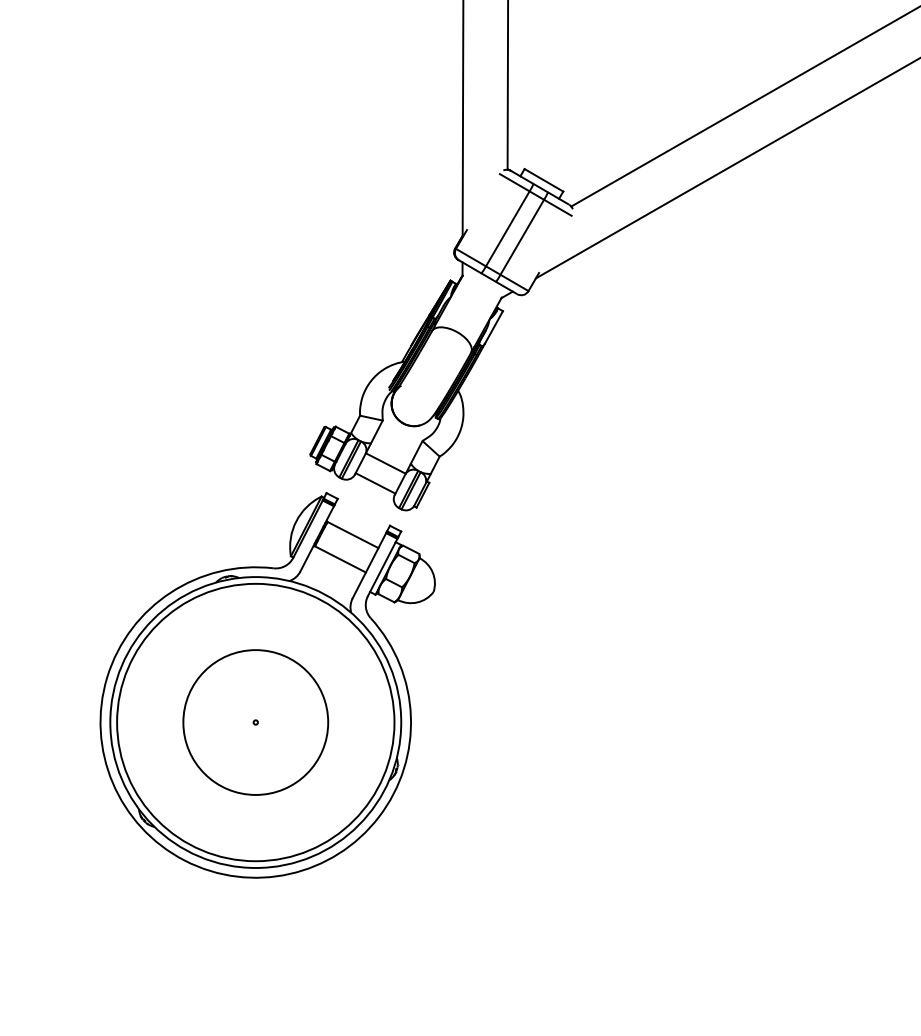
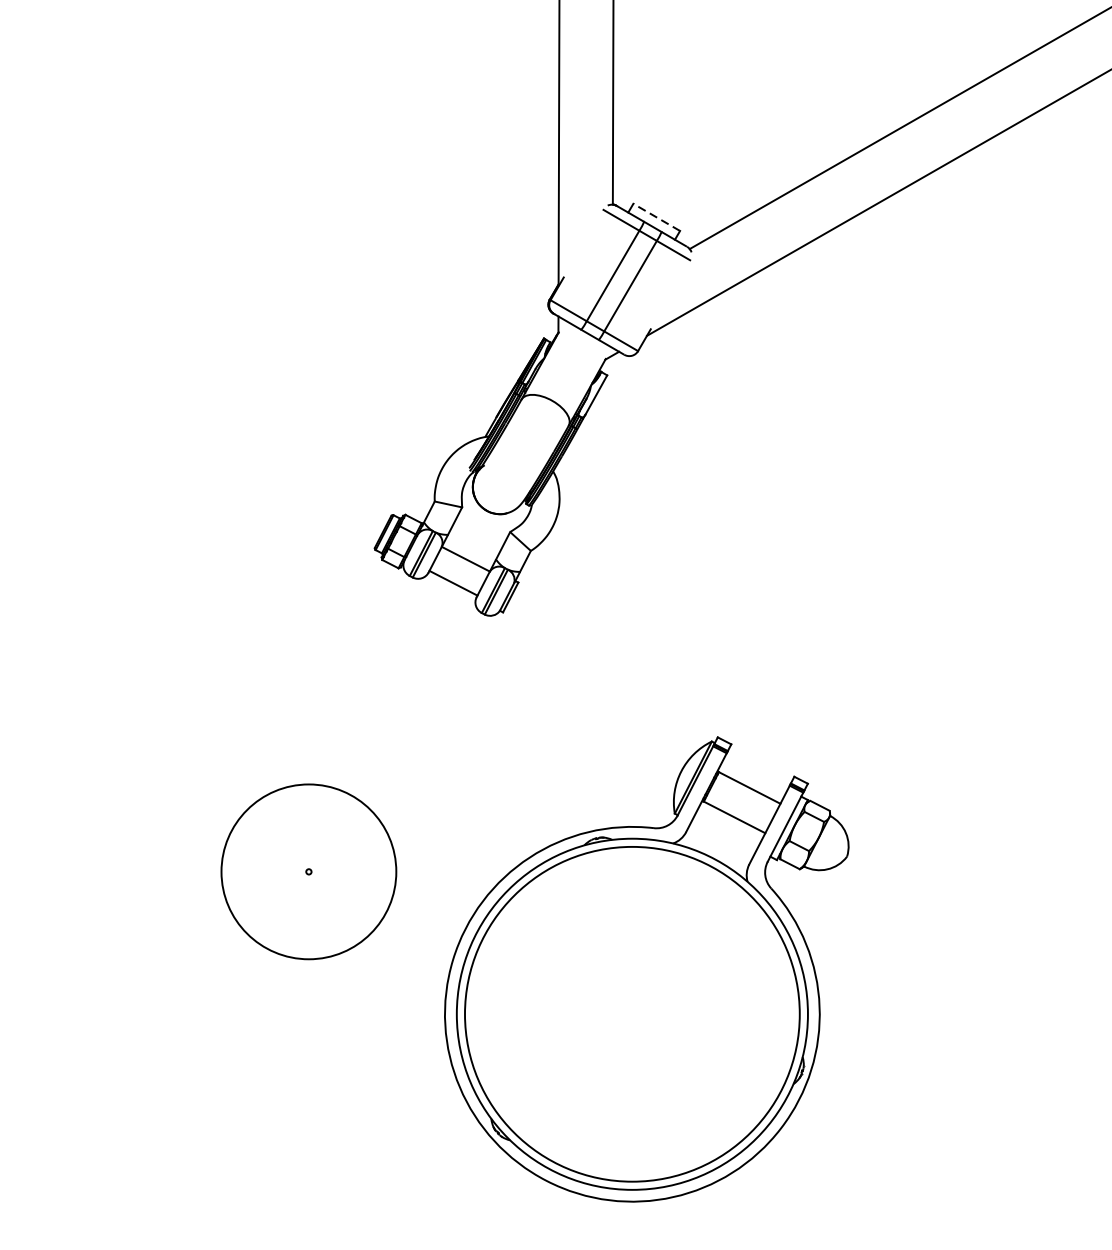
line: (543, 180) -> (656, 217), solid -> dashed
part: (267, 685) -> (646, 969), moved

